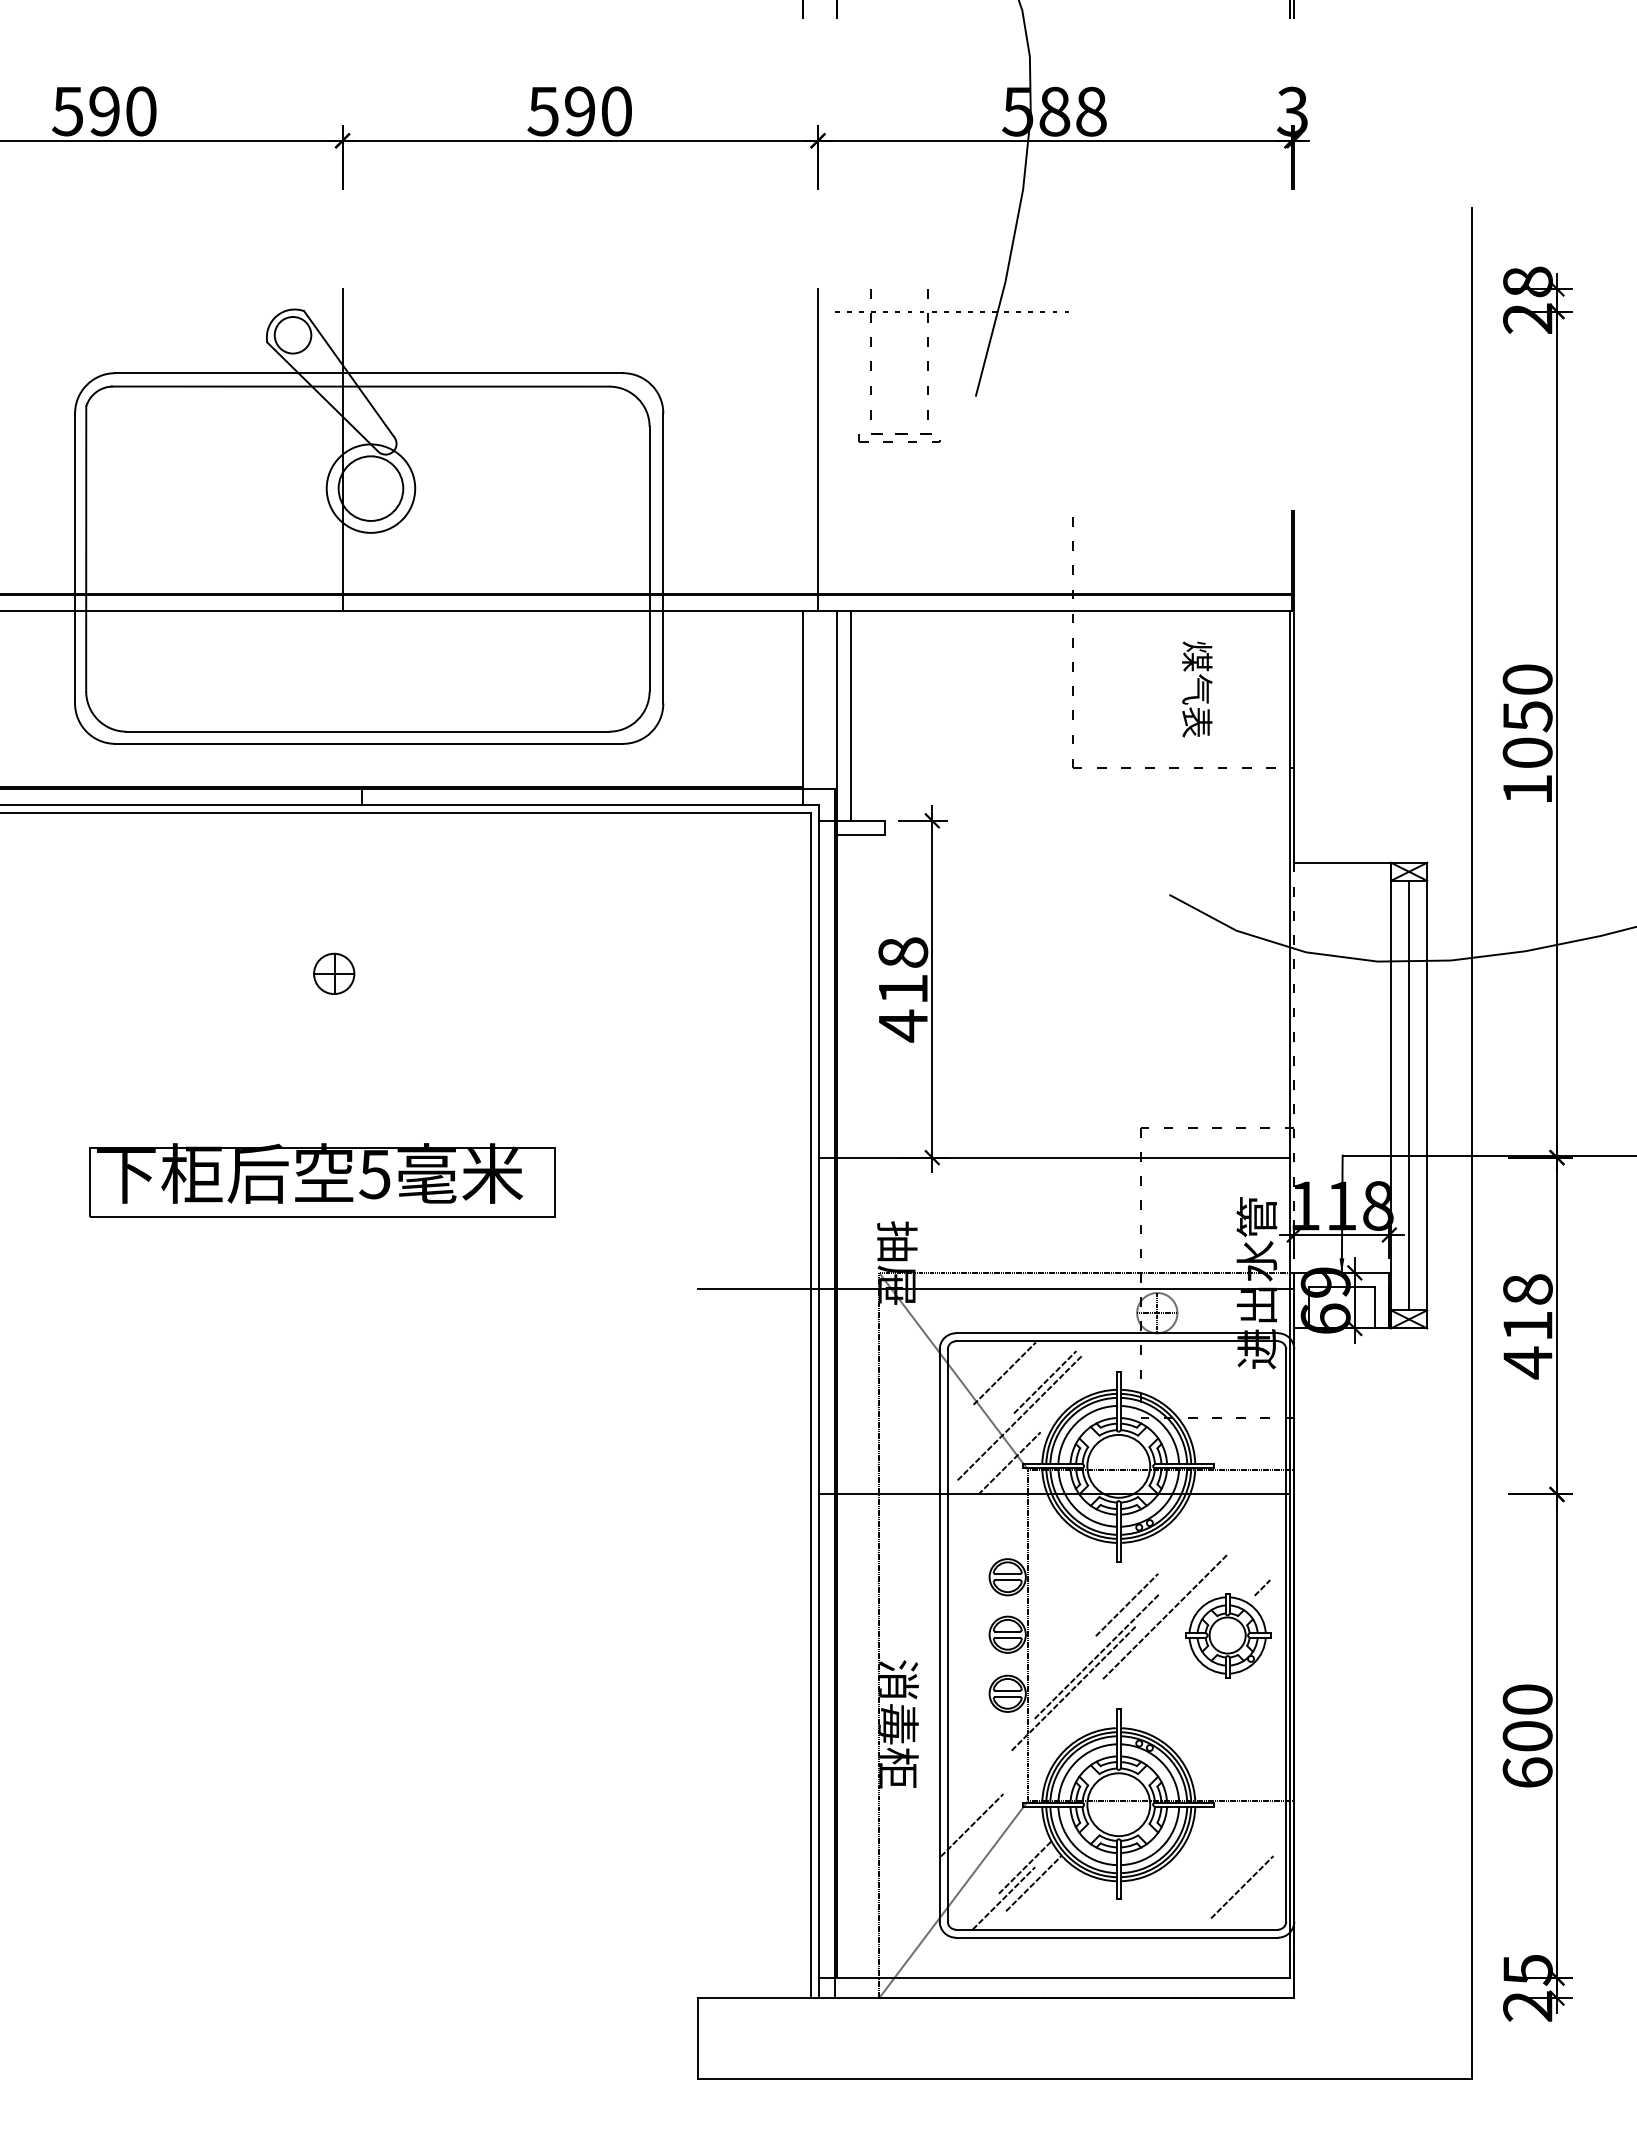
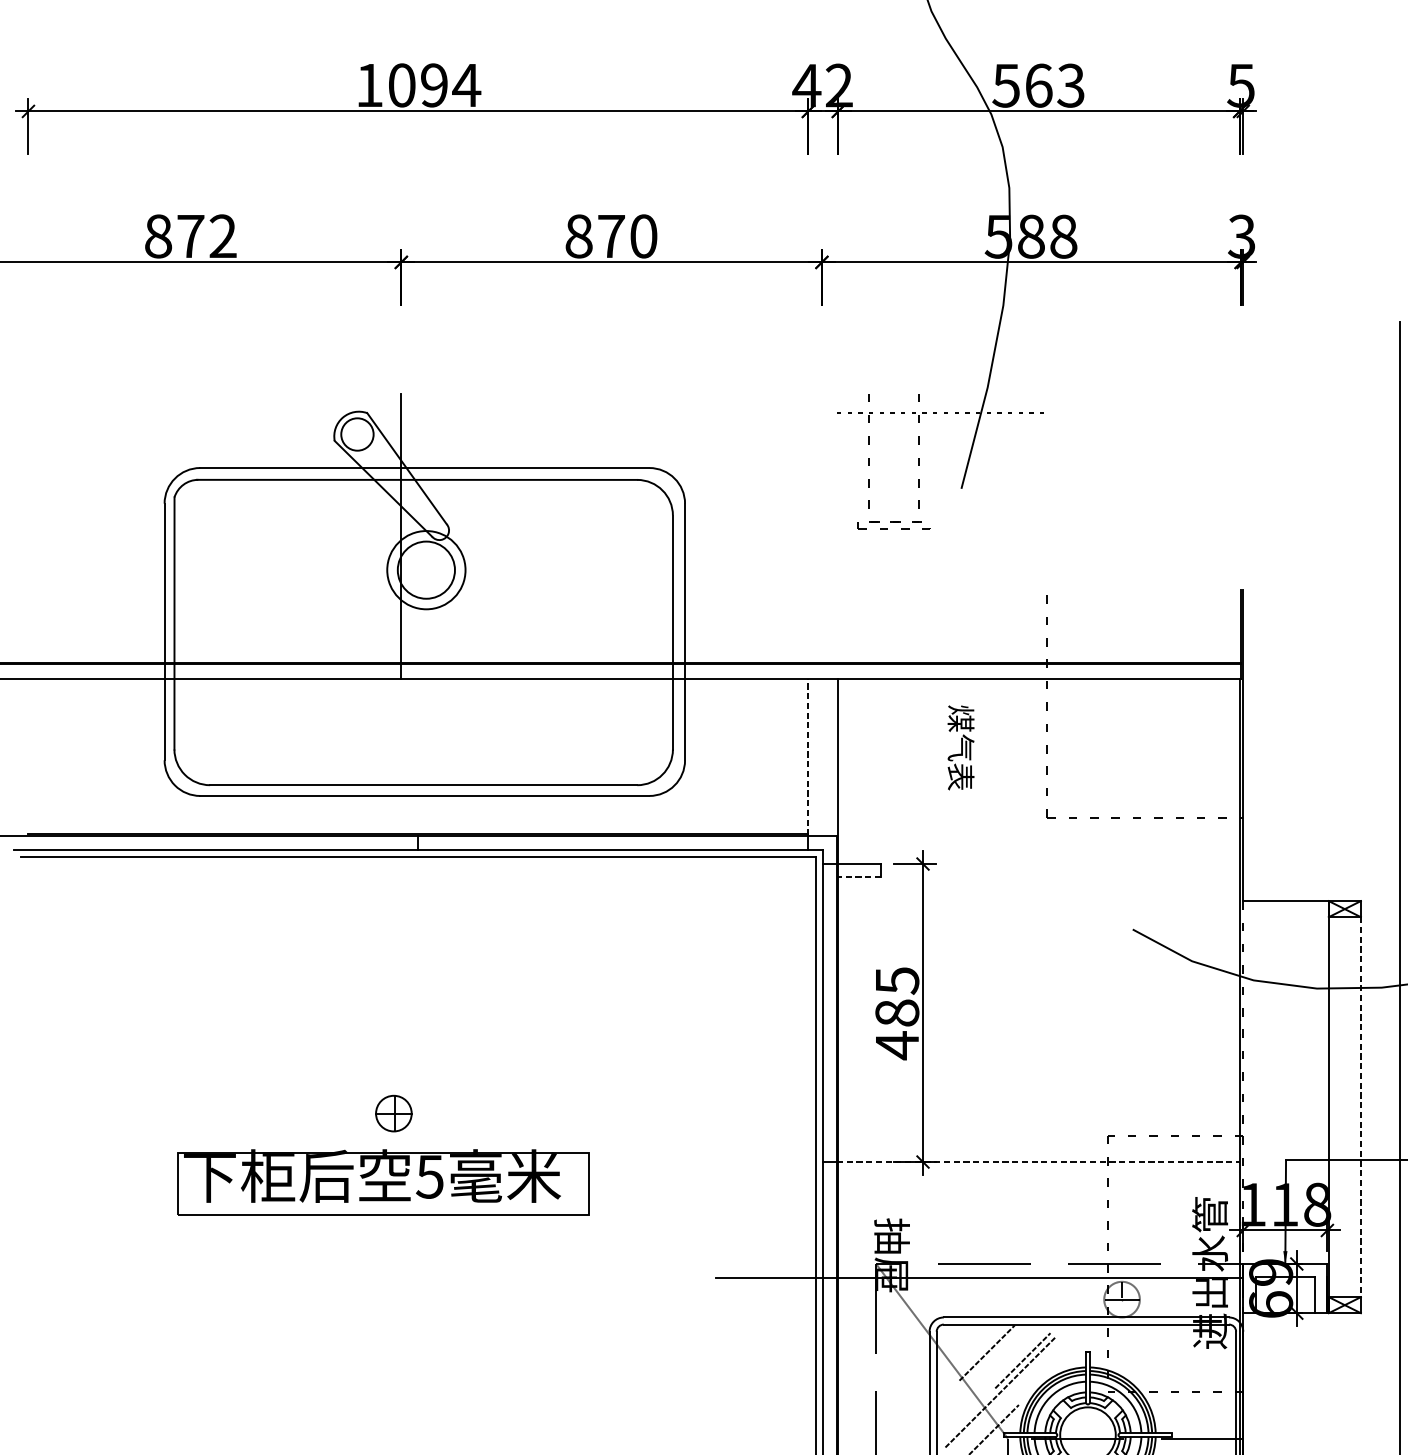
text: (104, 111) -> (190, 236), 590 -> 872
text: (561, 111) -> (594, 236), 590 -> 870
line: (818, 449) -> (822, 535), removed
text: (1197, 689) -> (961, 747), moved
line: (802, 699) -> (808, 756), solid -> dashed
line: (851, 715) -> (851, 770), removed
line: (860, 835) -> (859, 877), solid -> dashed
text: (903, 970) -> (897, 996), 418 -> 485
part: (334, 973) -> (394, 1113), moved
line: (1409, 1095) -> (1345, 1107), removed
line: (1427, 1095) -> (1361, 1107), solid -> dashed
line: (1062, 1157) -> (1038, 1161), solid -> dashed

